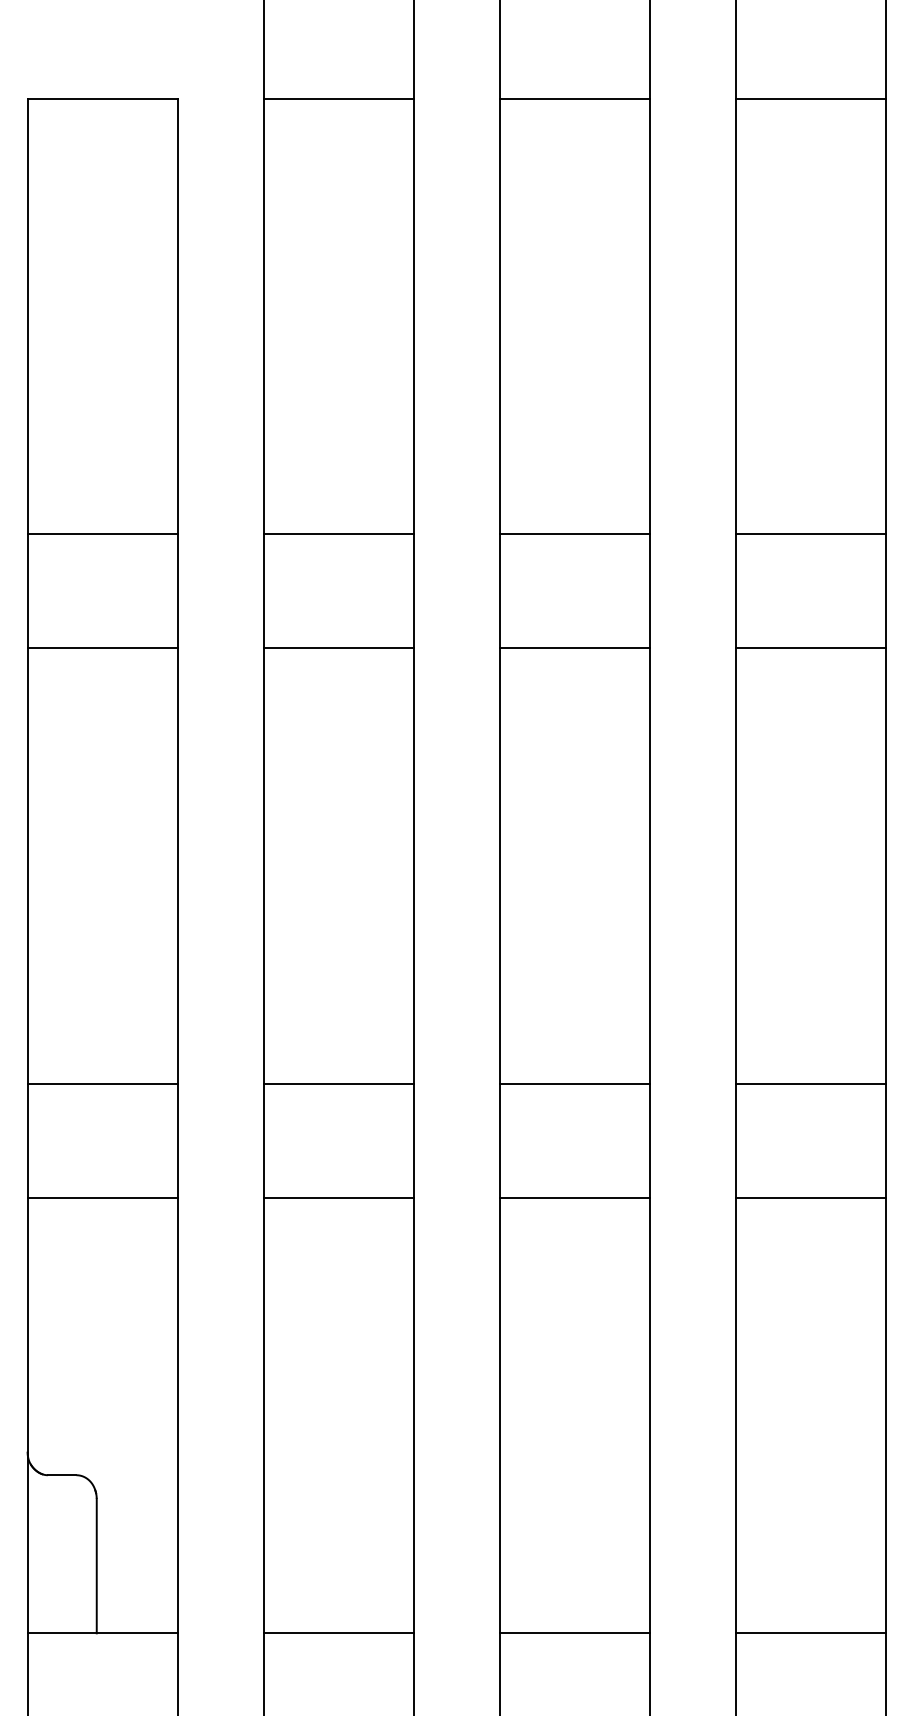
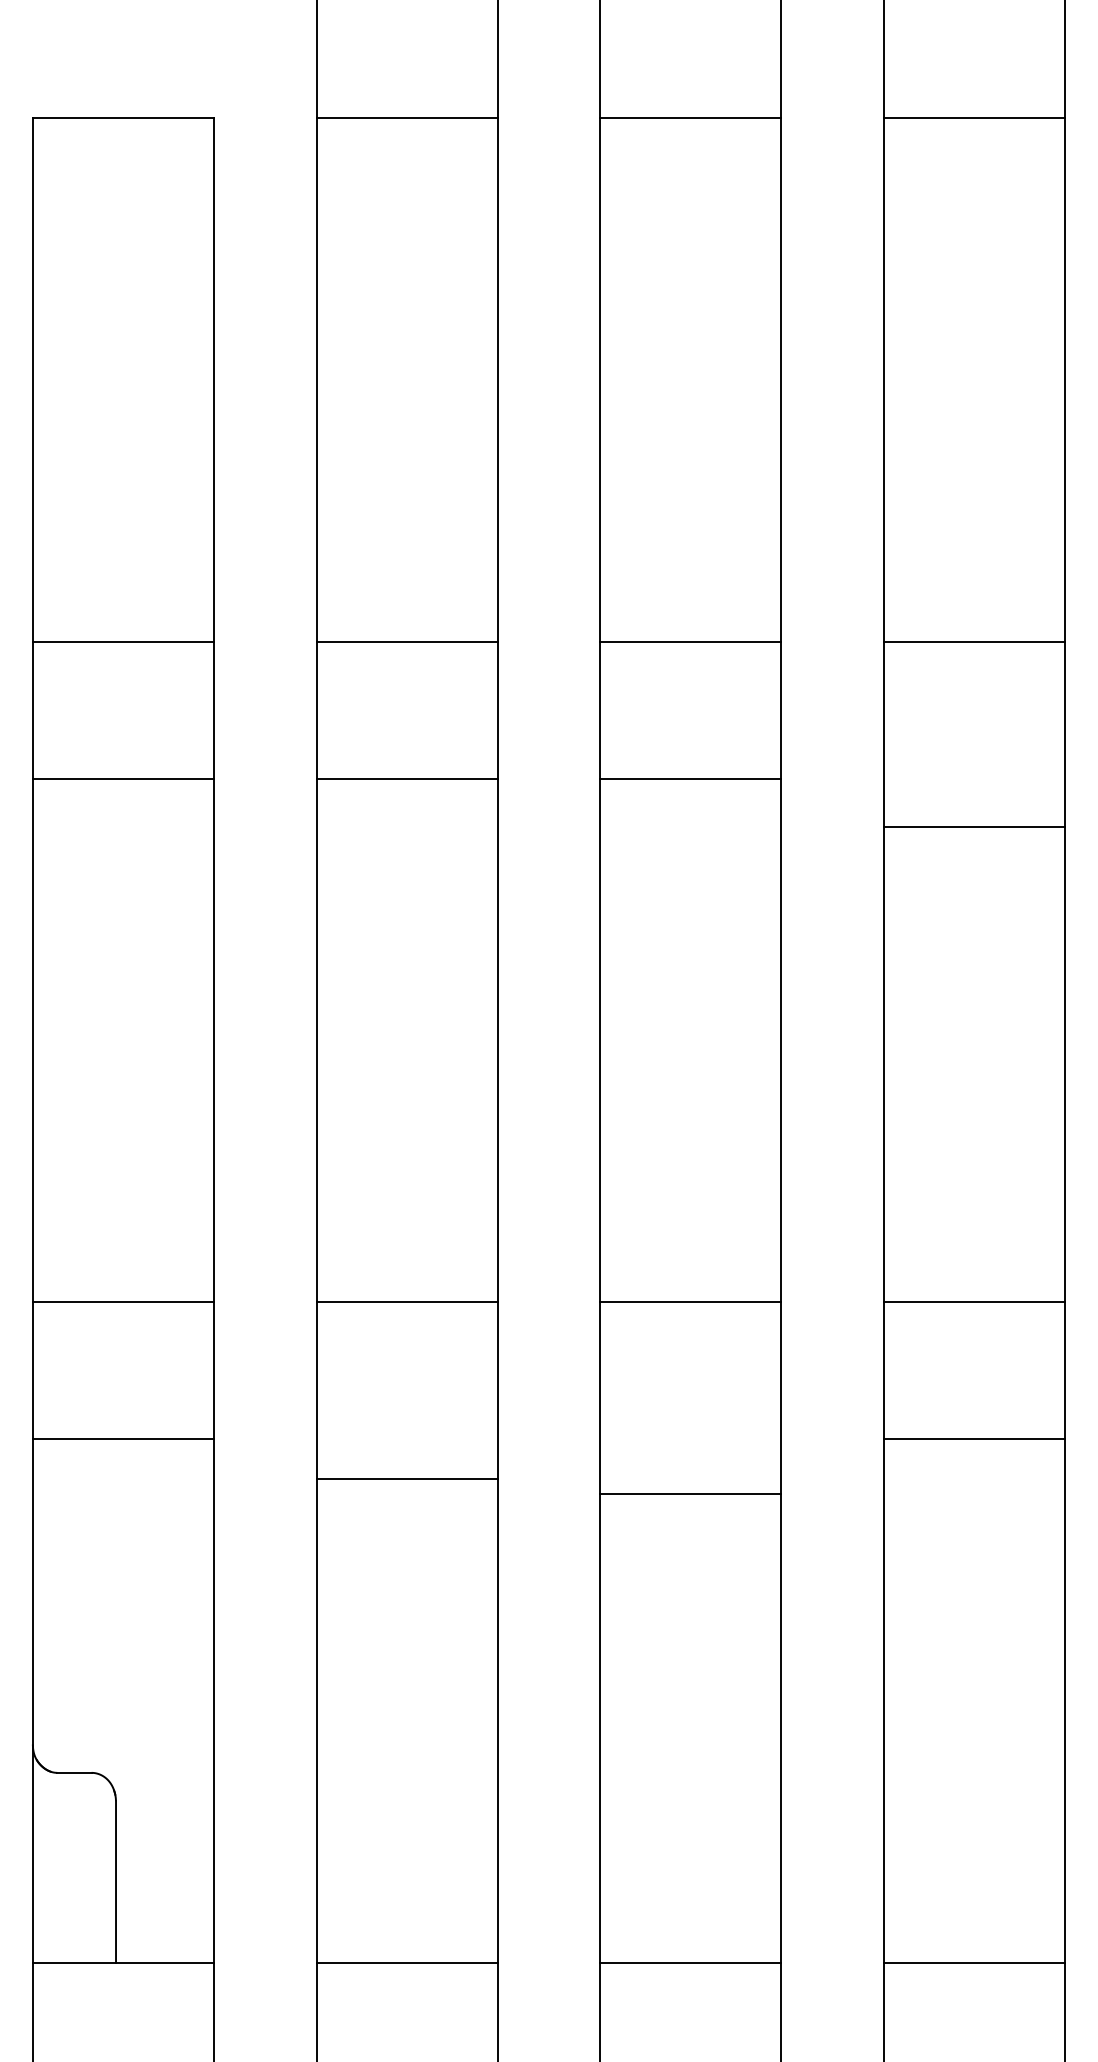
line: (811, 647) -> (974, 826), moved
line: (338, 1197) -> (406, 1479), moved
line: (574, 1197) -> (690, 1494), moved

